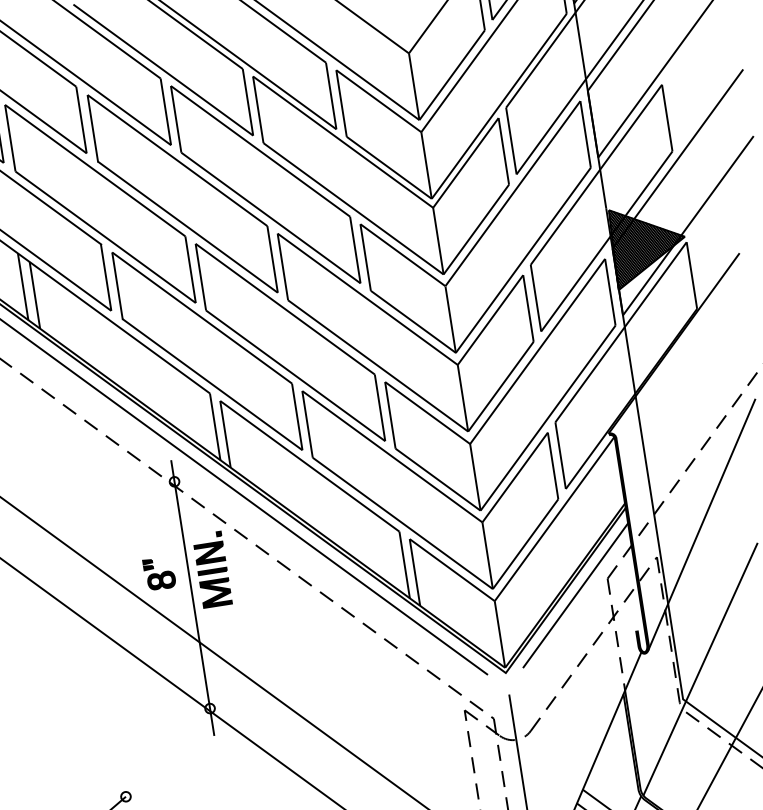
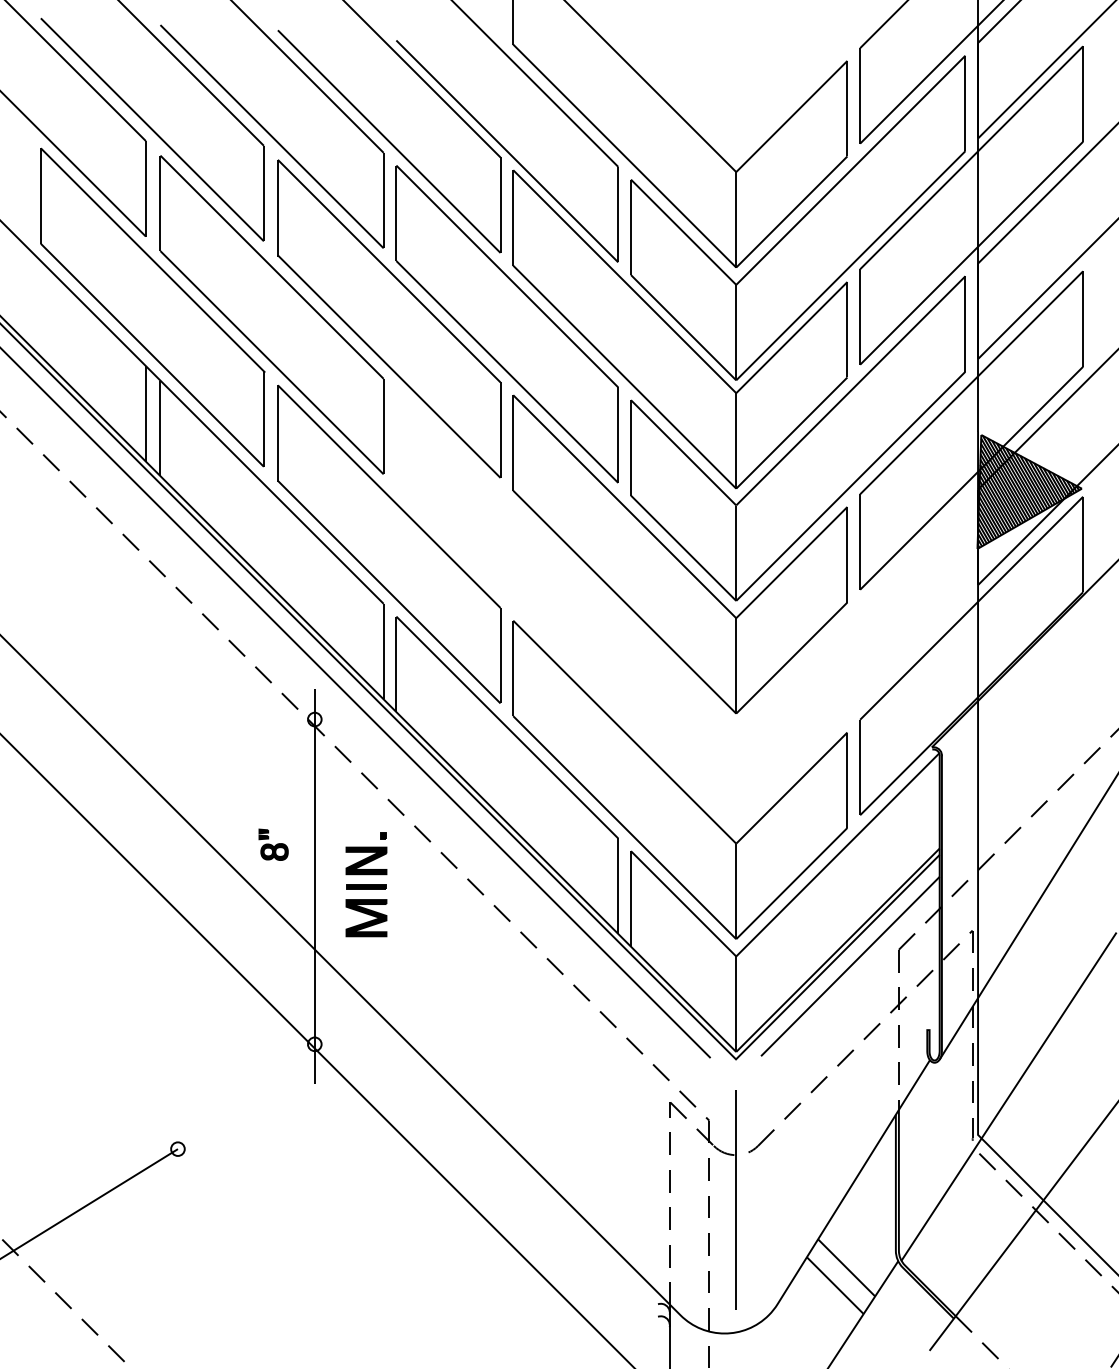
part: (289, 342) -> (506, 550), removed
part: (505, 390) -> (797, 664), removed
part: (212, 569) -> (366, 884), moved
part: (159, 573) -> (273, 844), size x0.7

